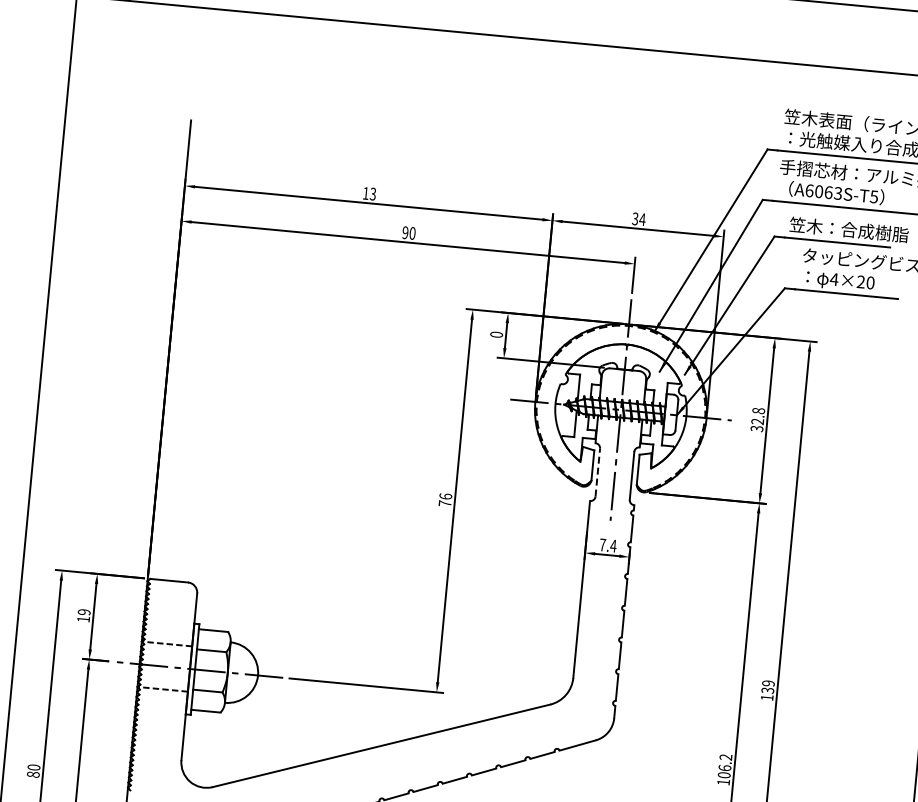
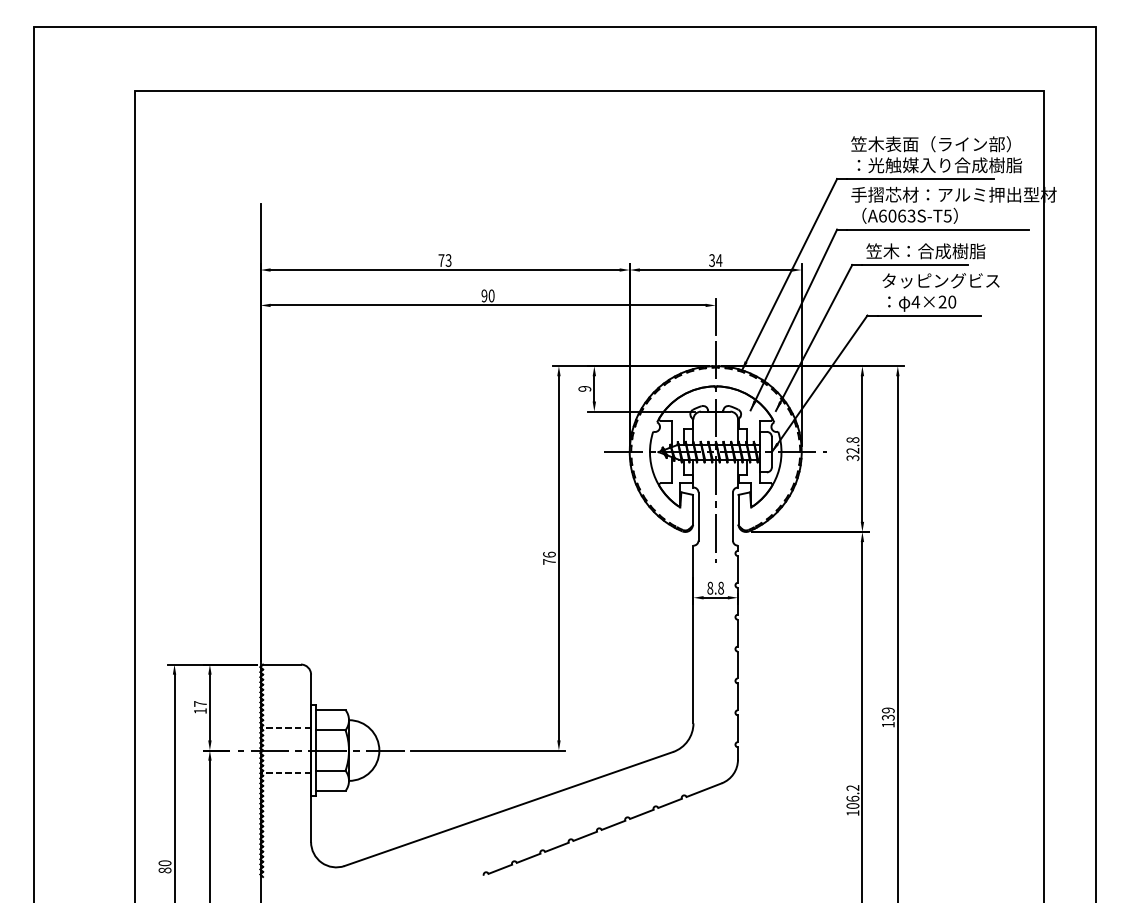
text: (366, 193) -> (441, 260), 13 -> 73
text: (496, 334) -> (584, 388), 0 -> 9
line: (597, 472) -> (698, 516), dashed -> solid
text: (608, 544) -> (715, 587), 7.4 -> 8.8
text: (84, 611) -> (200, 703), 19 -> 17

